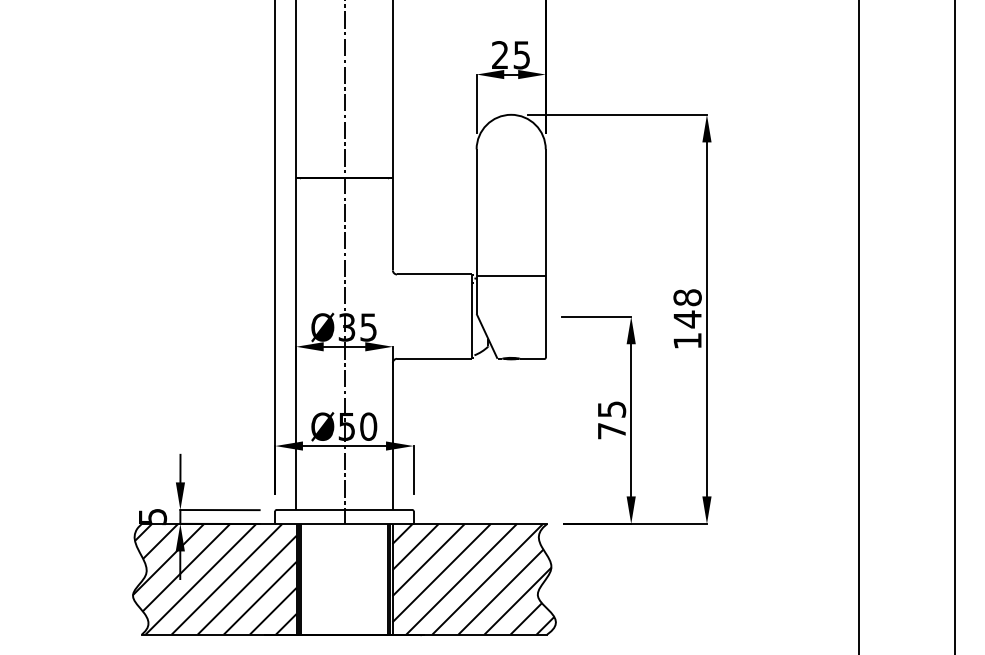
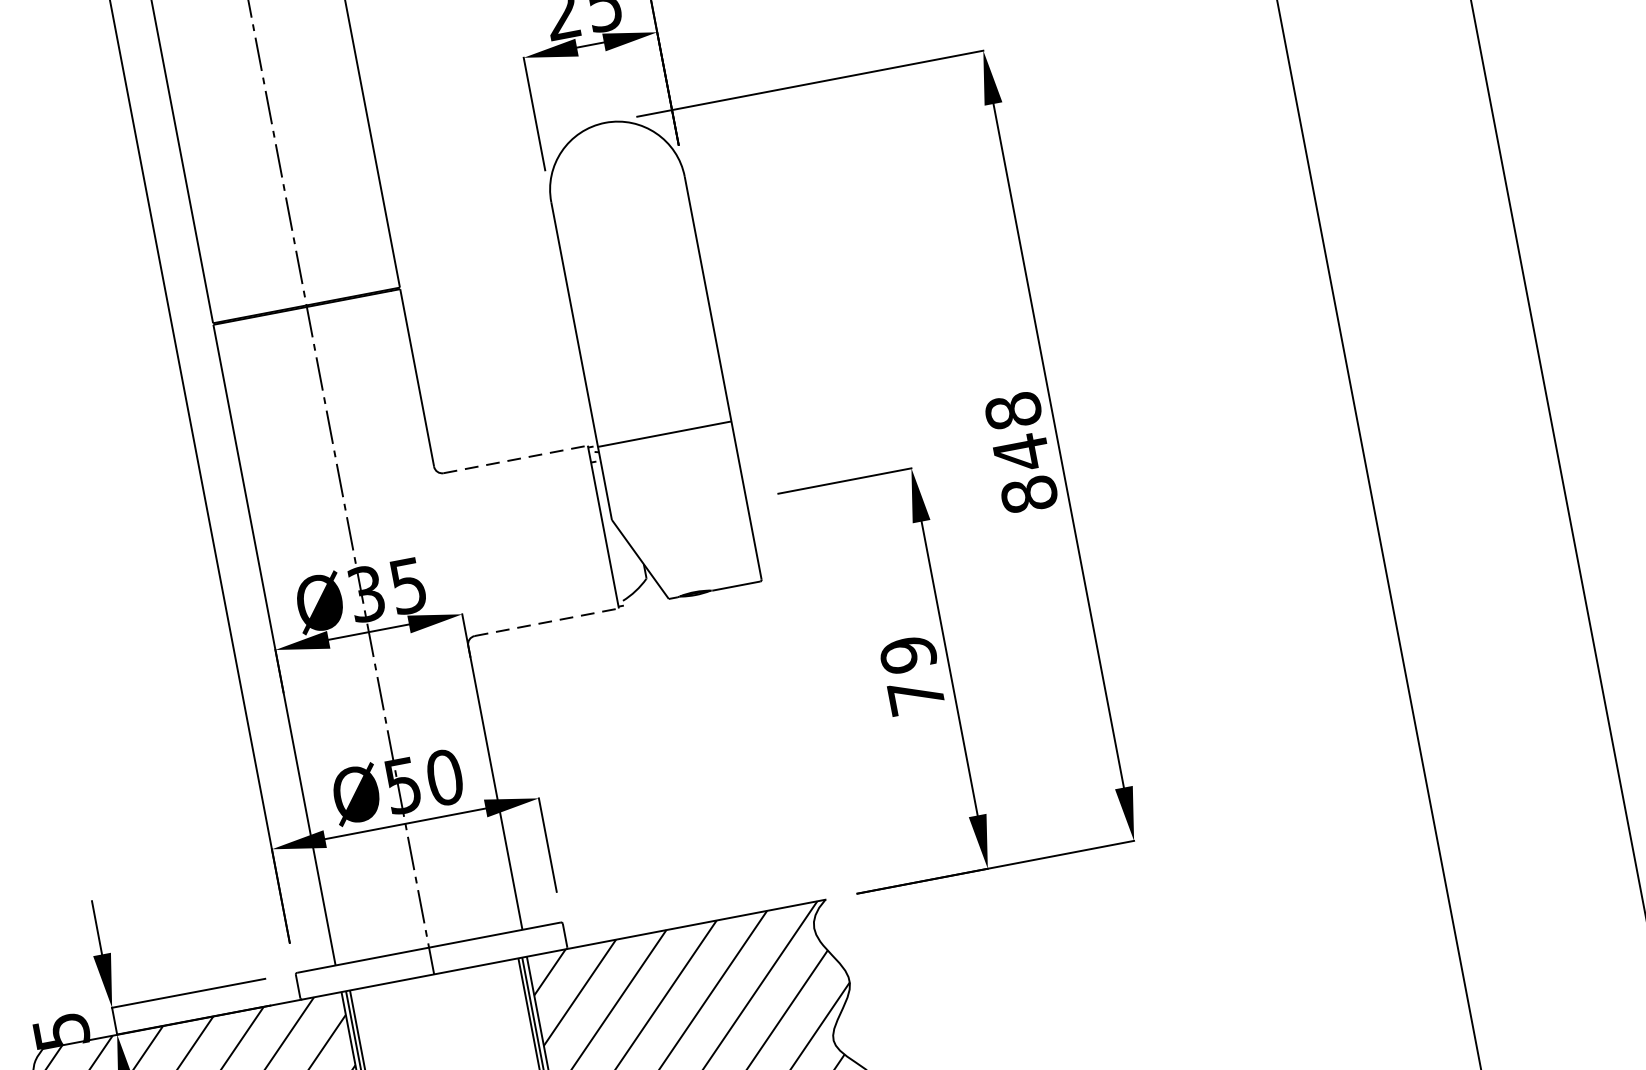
line: (434, 274) -> (516, 459), solid -> dashed
text: (687, 340) -> (1028, 493), 148 -> 848
line: (434, 358) -> (546, 621), solid -> dashed
text: (611, 409) -> (907, 654), 75 -> 79

